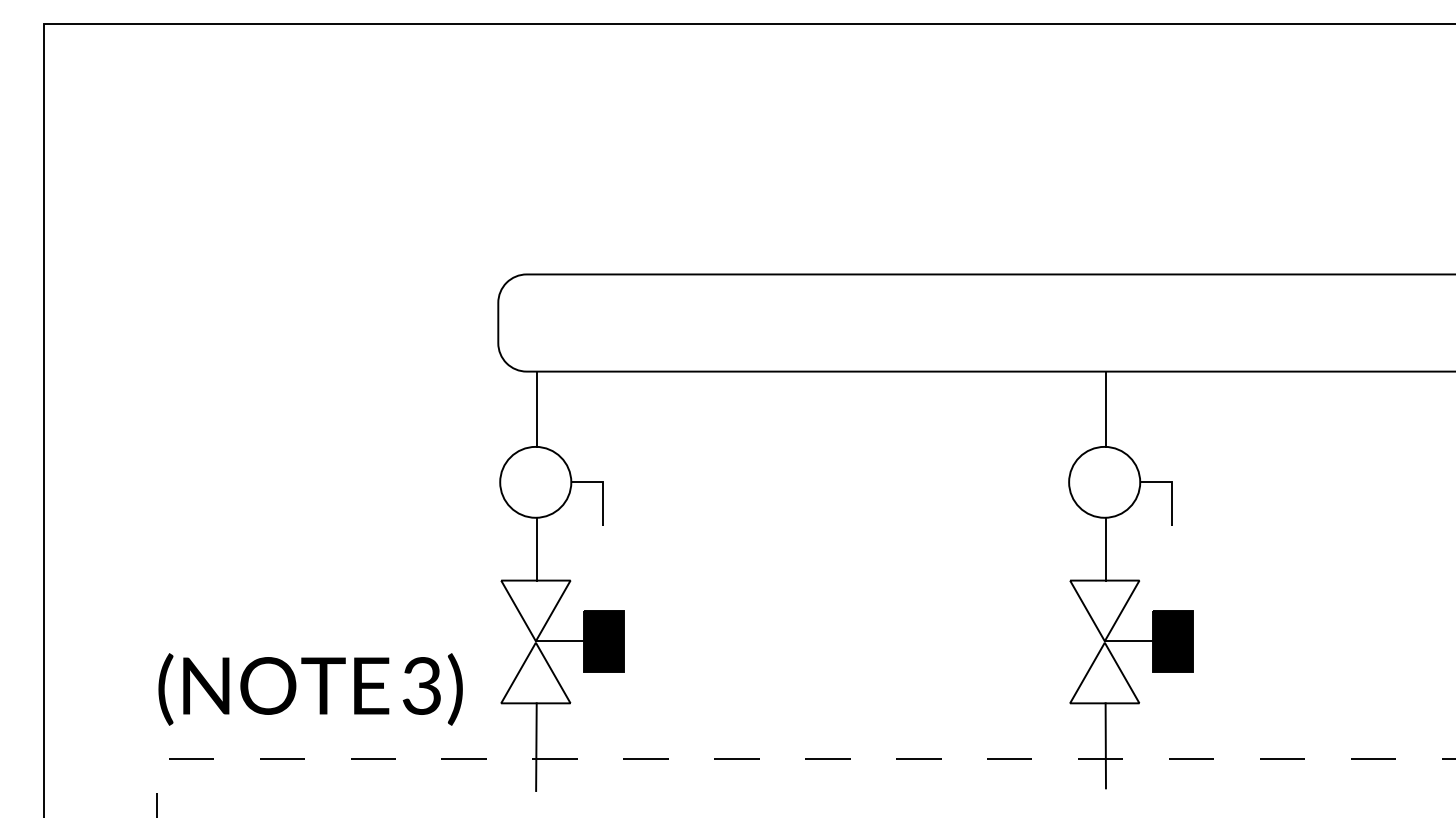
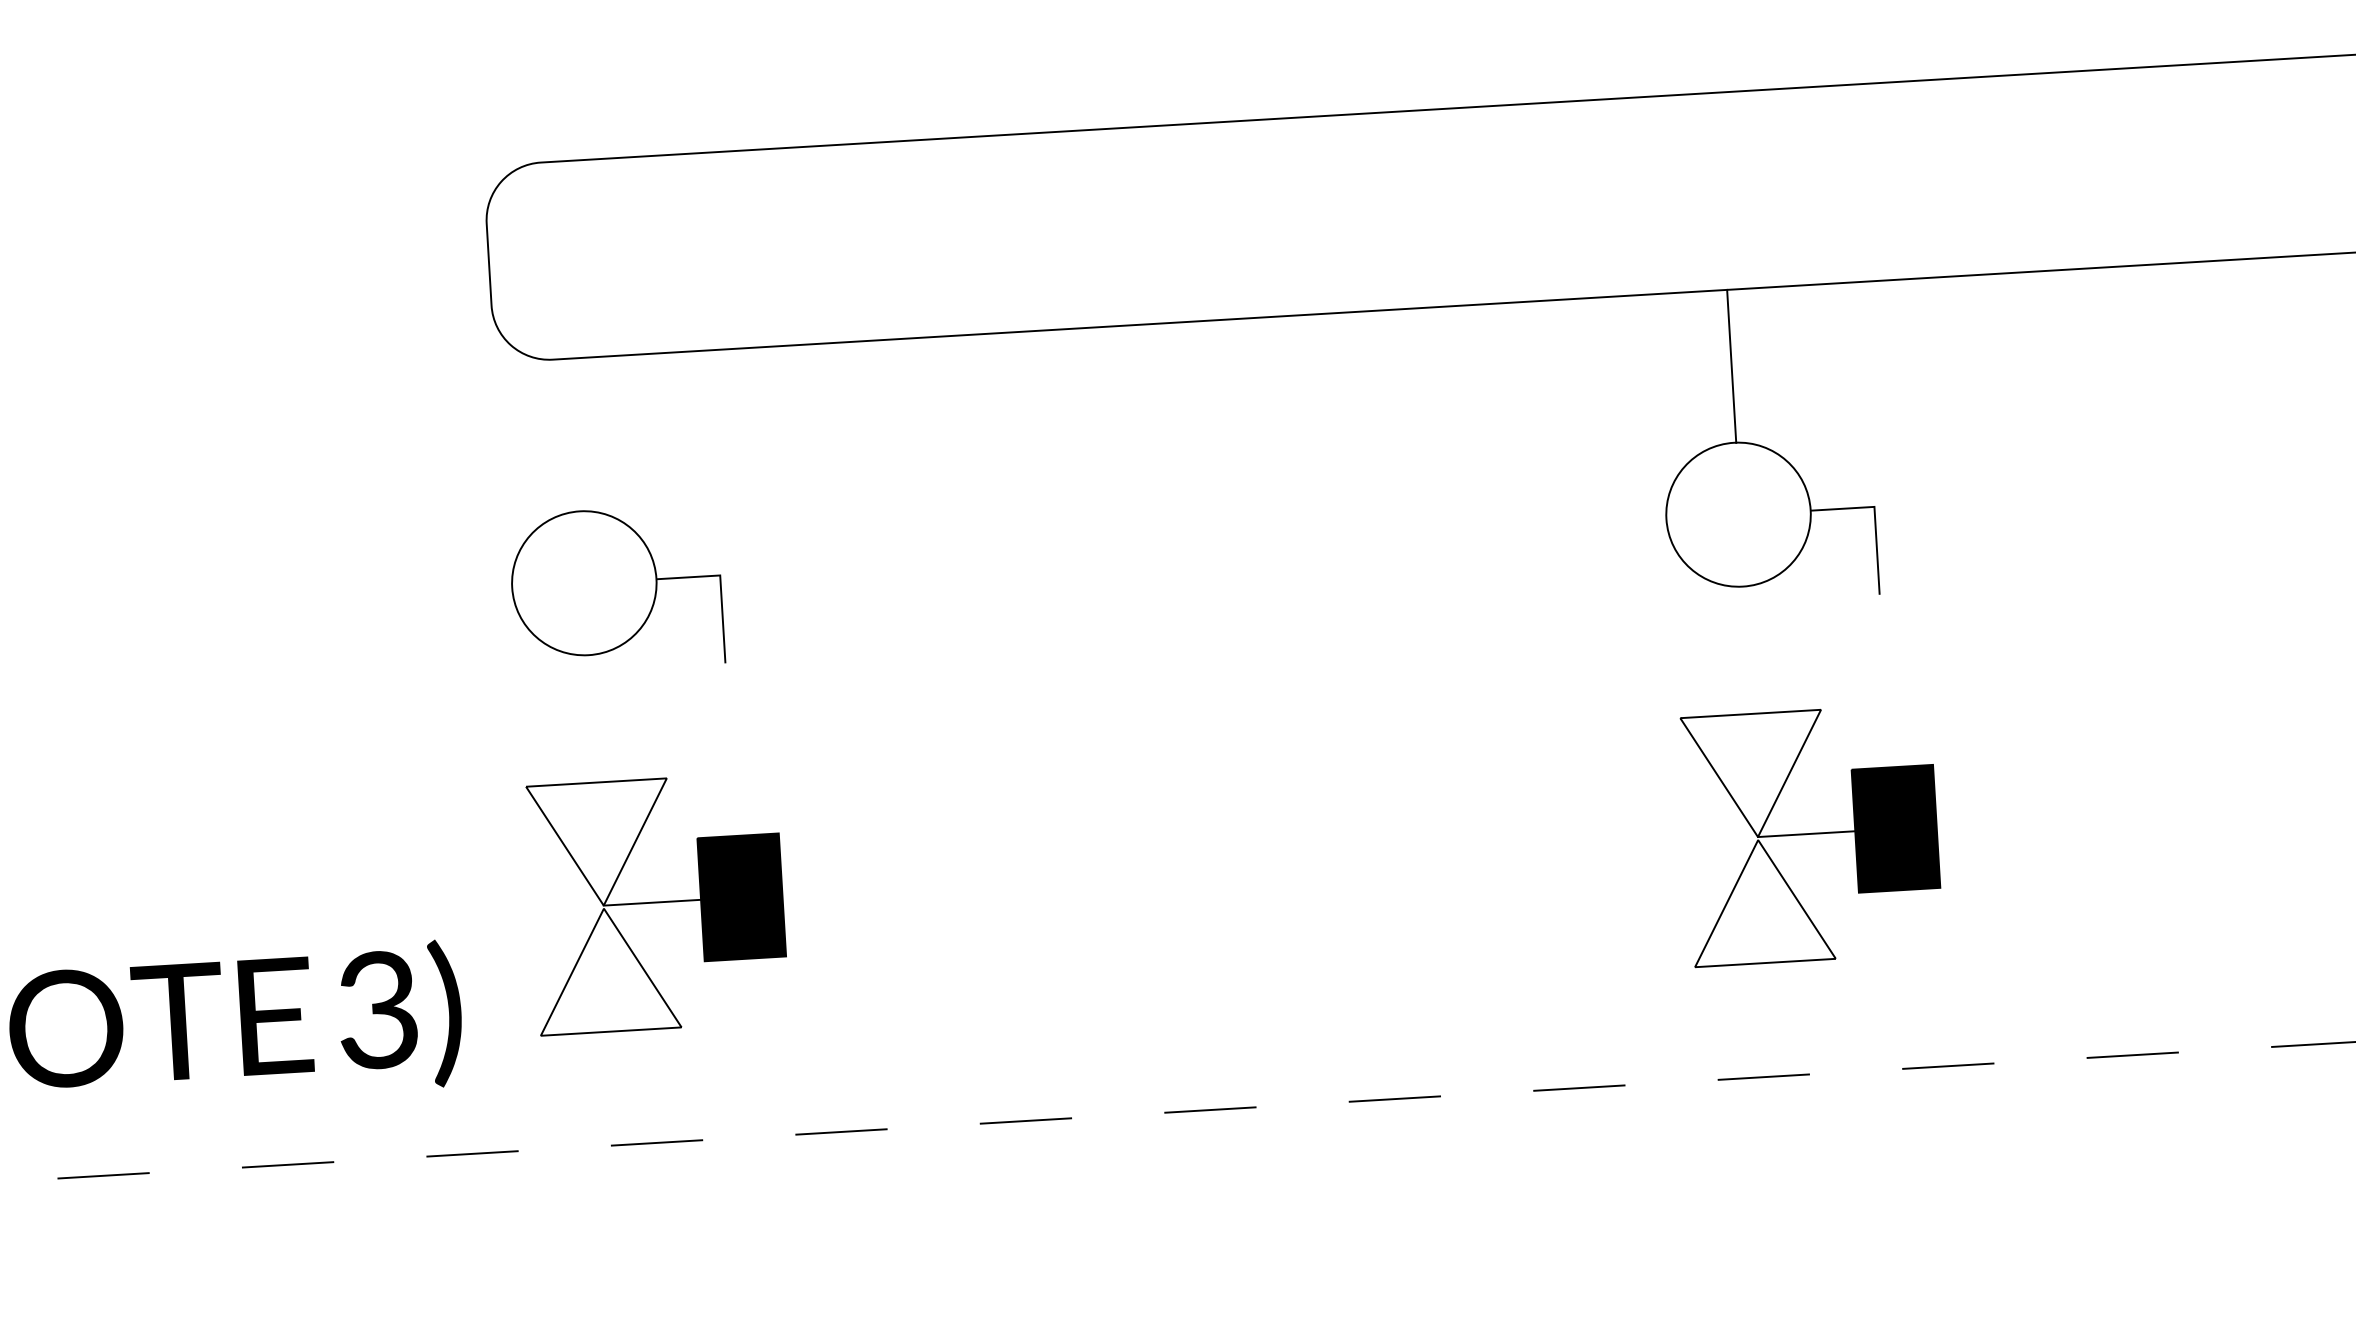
line: (536, 409) -> (577, 435), removed
line: (536, 549) -> (593, 719), removed
line: (1105, 549) -> (1748, 650), removed
line: (1105, 745) -> (1771, 1048), removed
line: (536, 746) -> (617, 1119), removed

